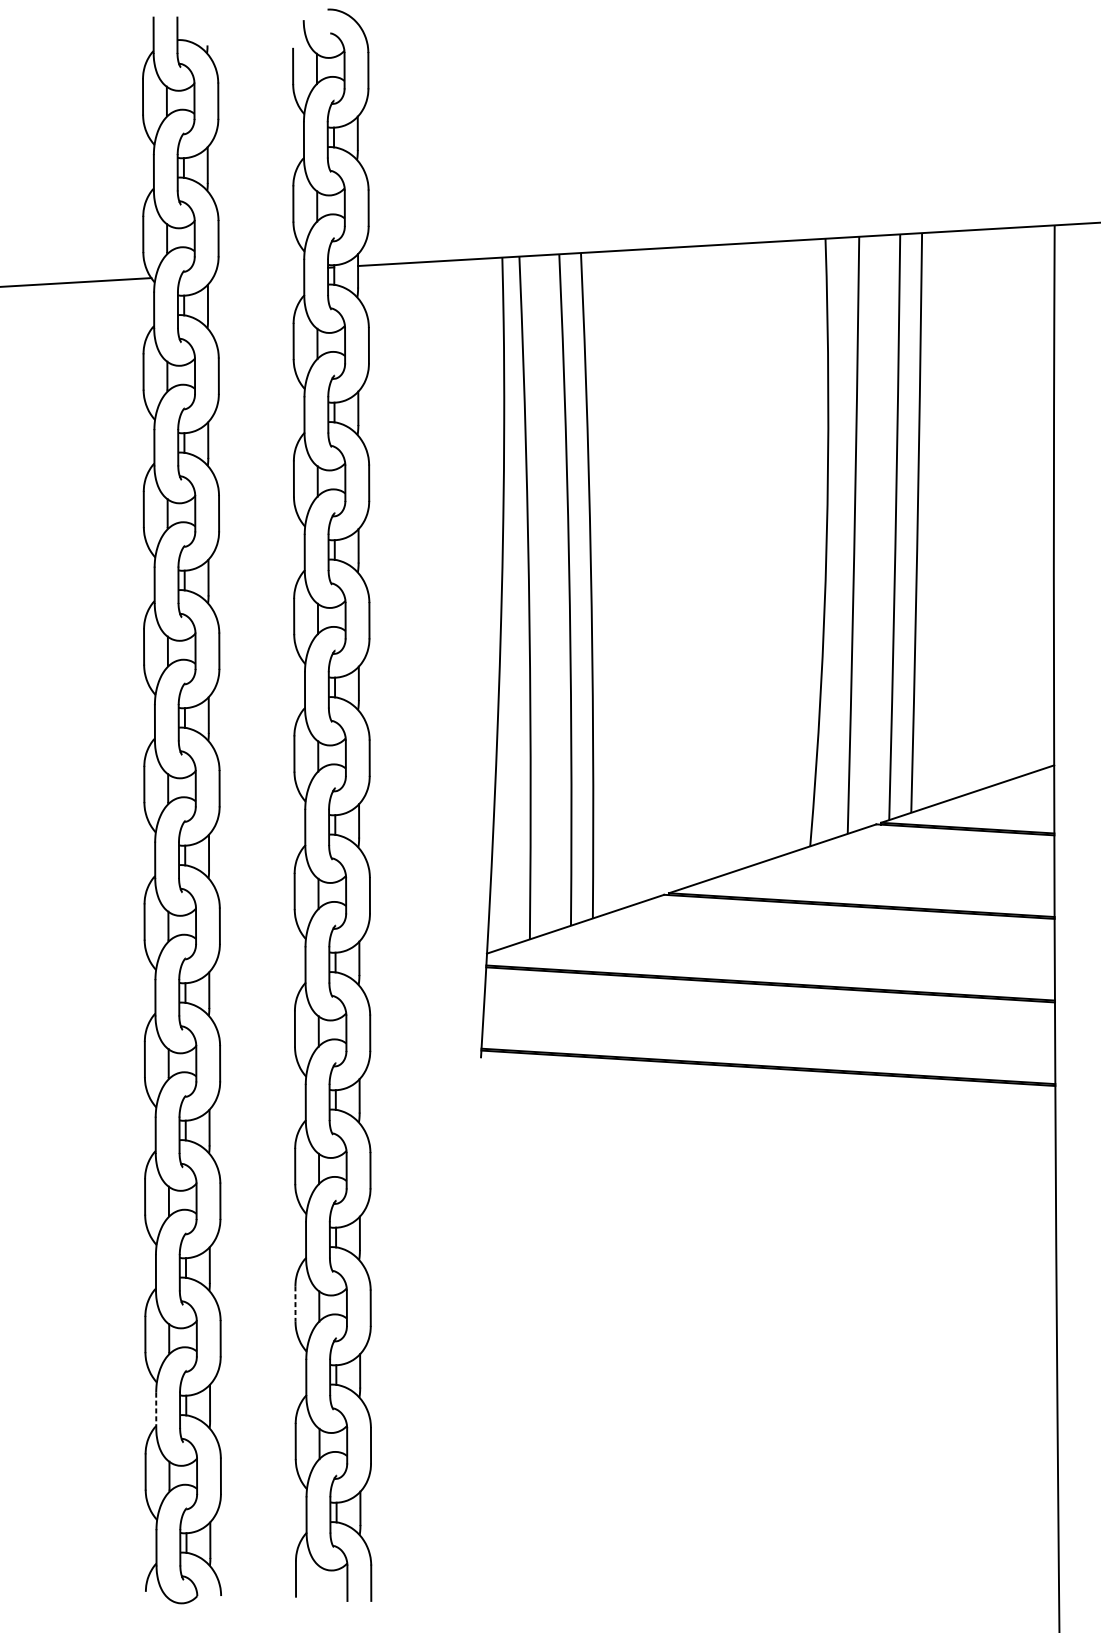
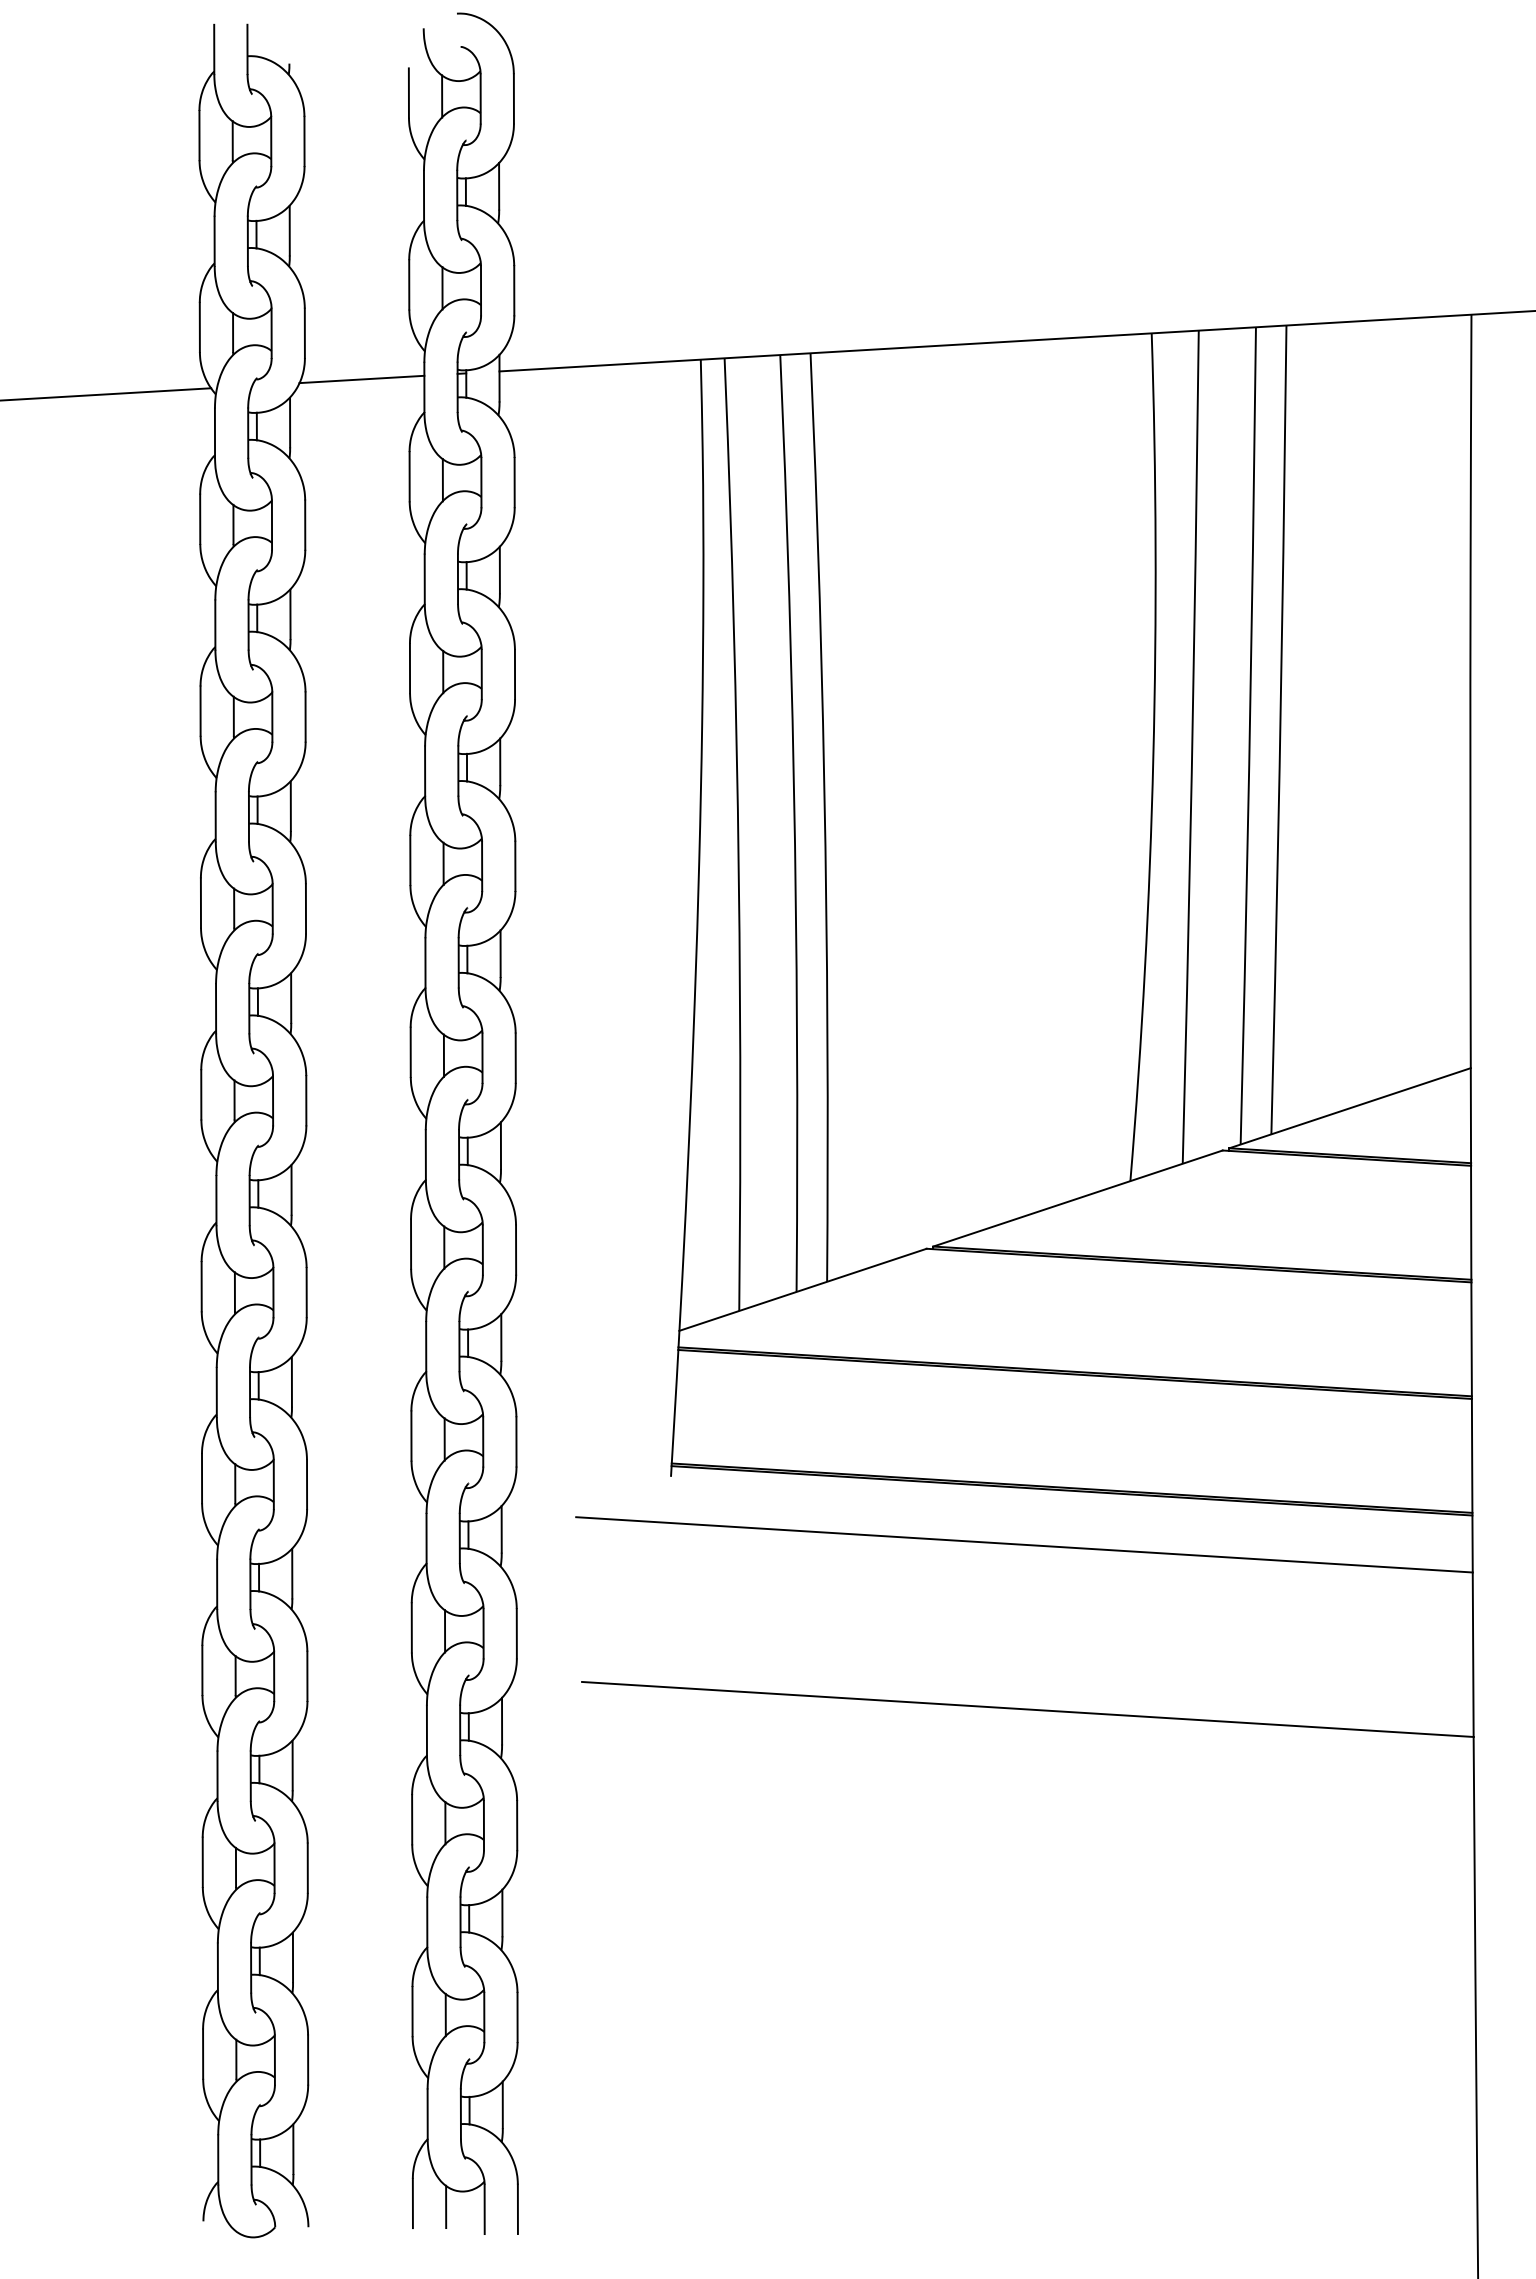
line: (259, 271) -> (361, 379), added
line: (734, 1106) -> (1024, 1544), added
line: (736, 1225) -> (1027, 1709), added
line: (295, 1303) -> (412, 1819), dashed -> solid
line: (155, 1410) -> (217, 1968), dashed -> solid
line: (320, 1581) -> (446, 2206), added

